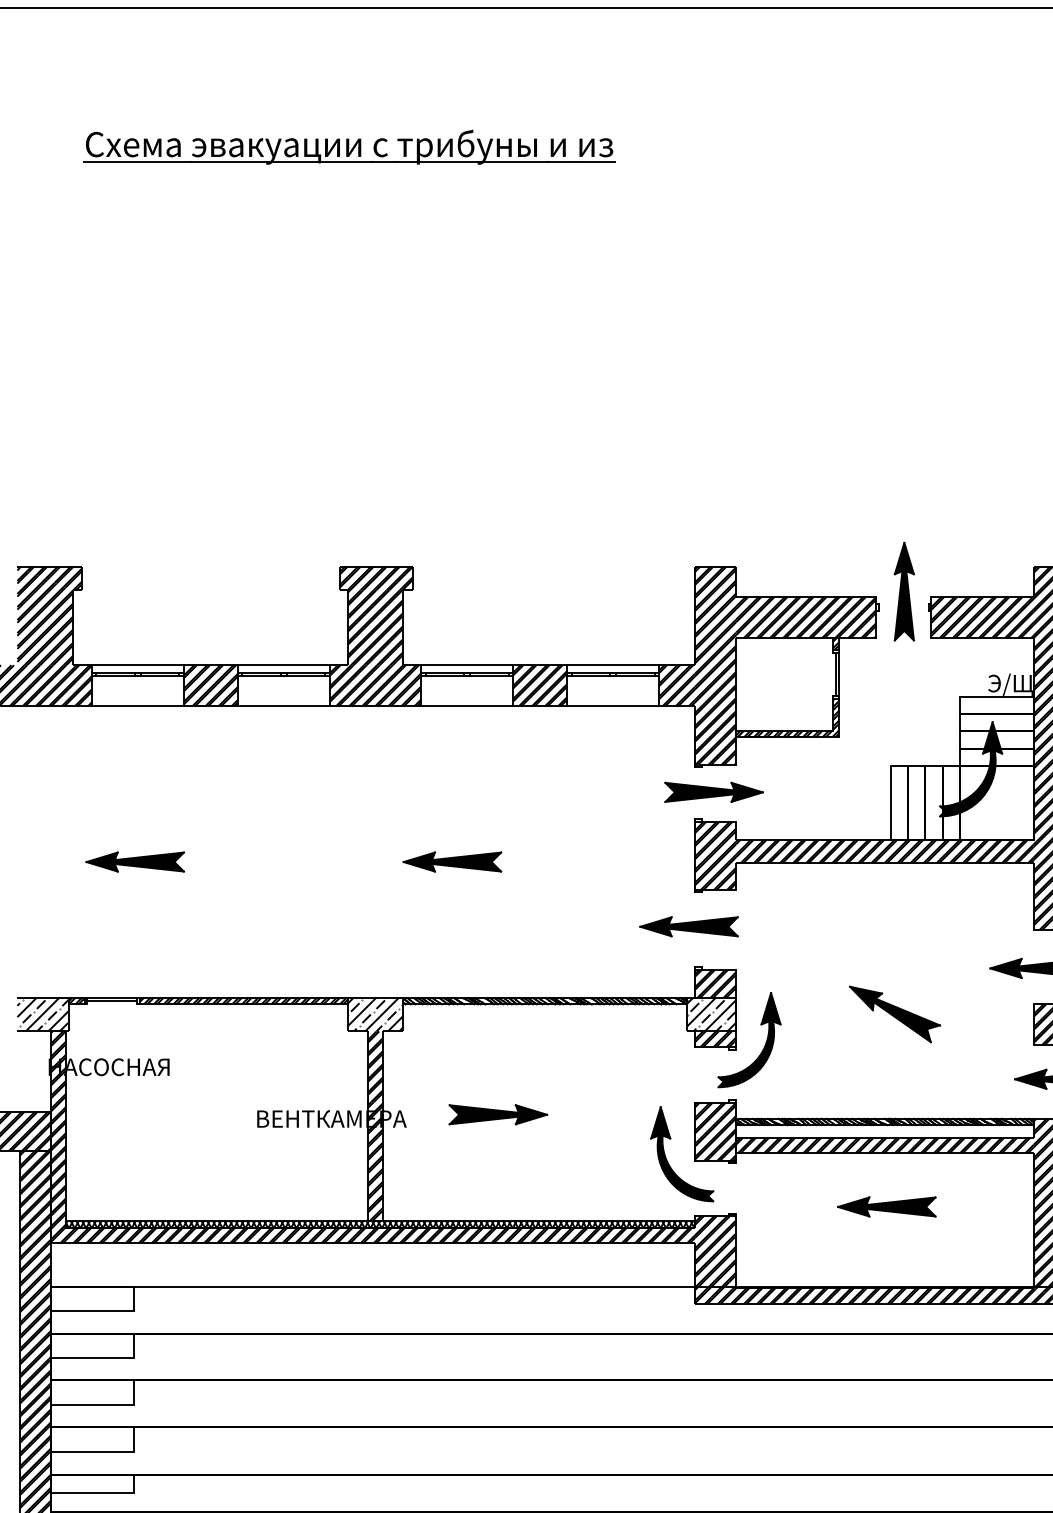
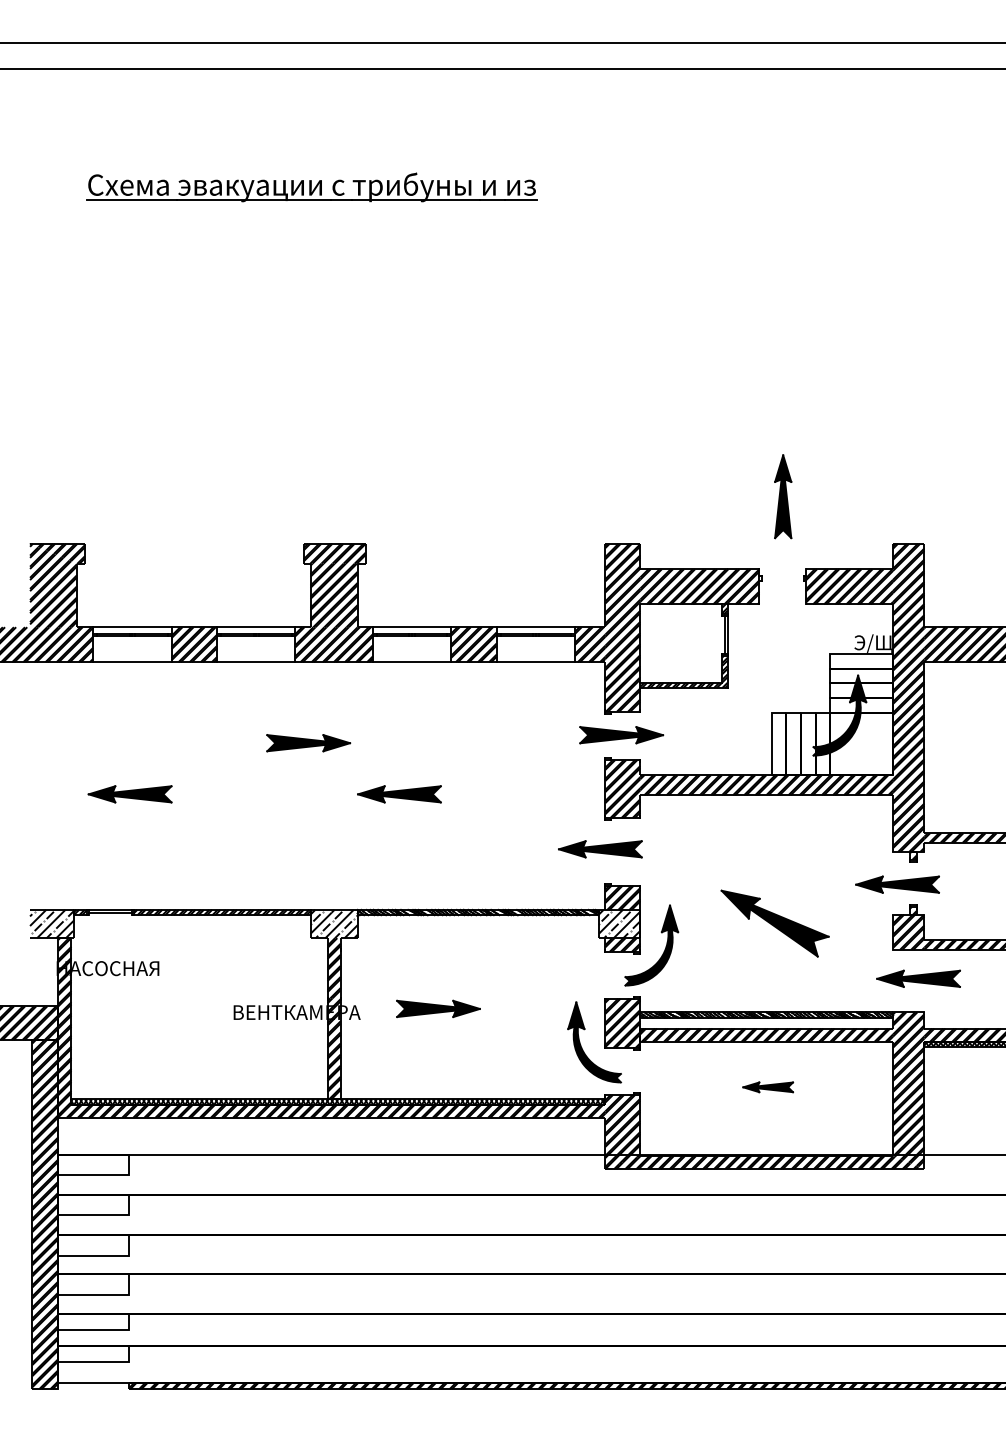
part: (904, 591) -> (783, 496), moved
part: (345, 802) -> (308, 743), added
part: (895, 1014) -> (775, 923), size x1.4
part: (885, 1207) -> (767, 1087), size x0.6

